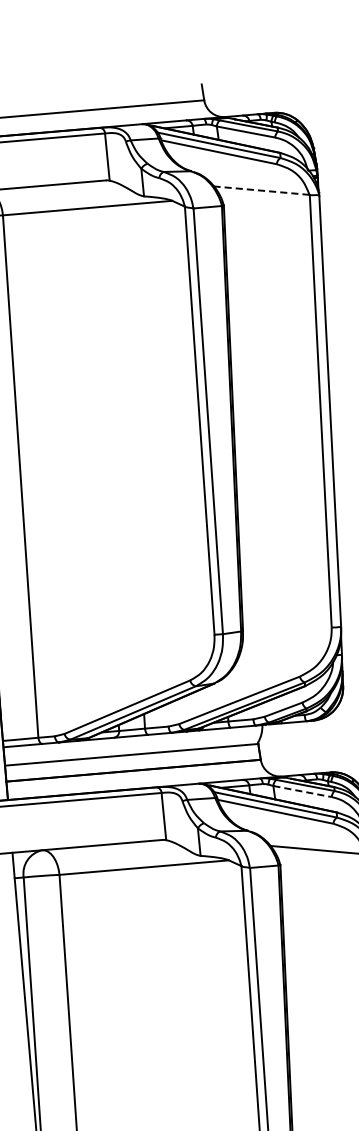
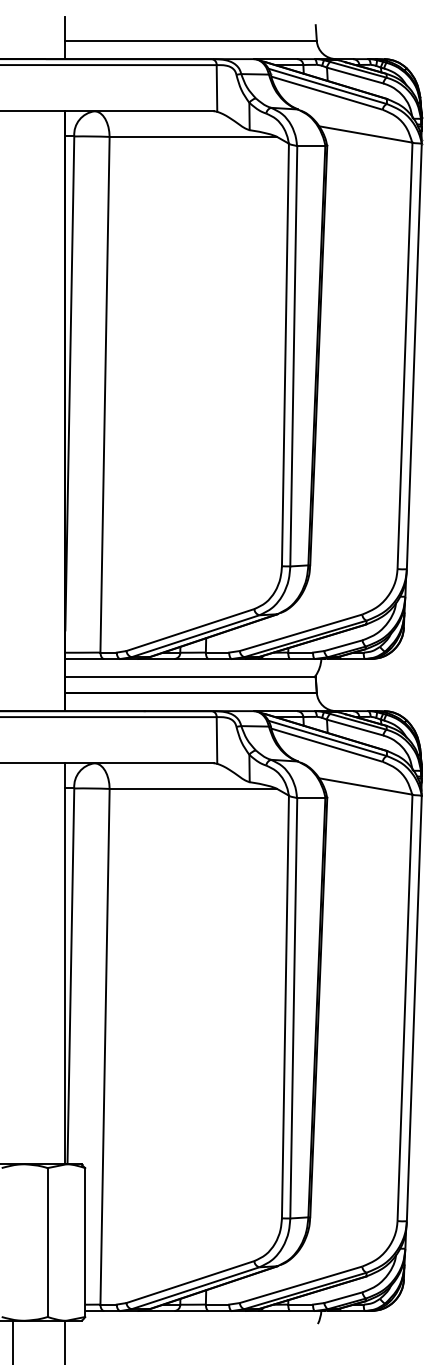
line: (261, 190) -> (365, 134), dashed -> solid
line: (302, 791) -> (355, 727), dashed -> solid

